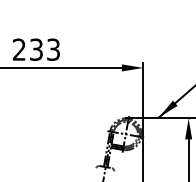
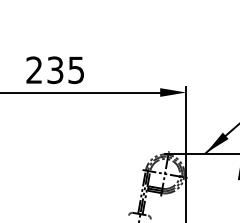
text: (53, 49) -> (76, 69), 233 -> 235

